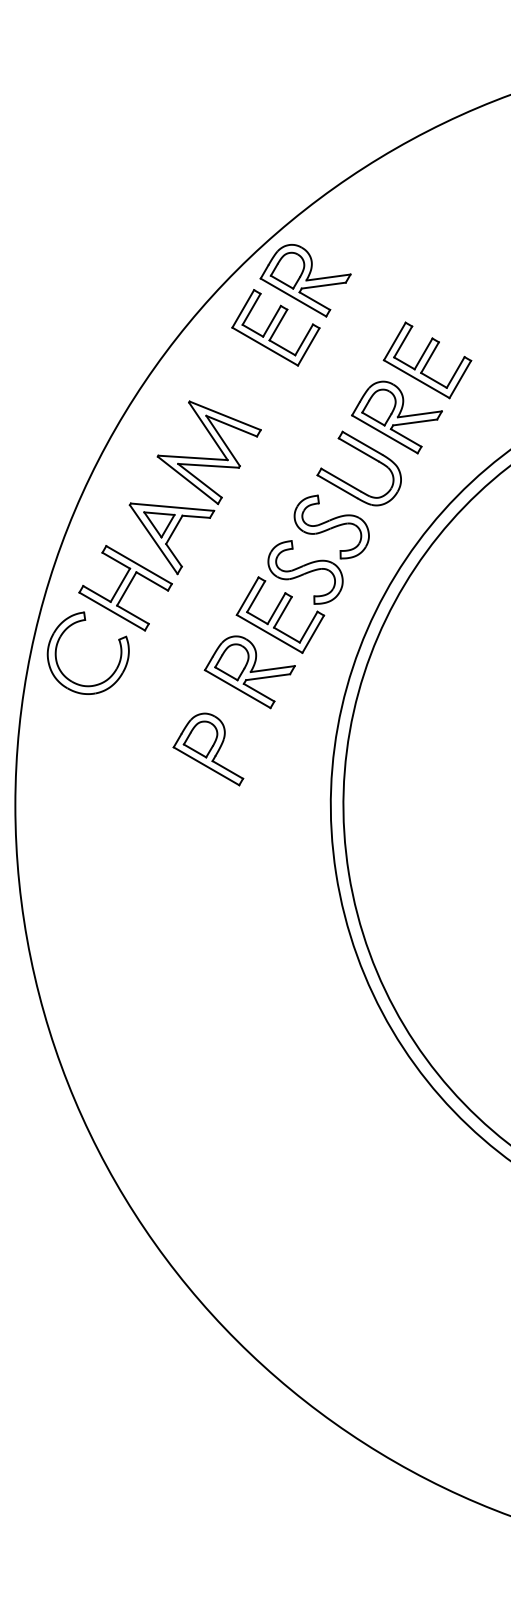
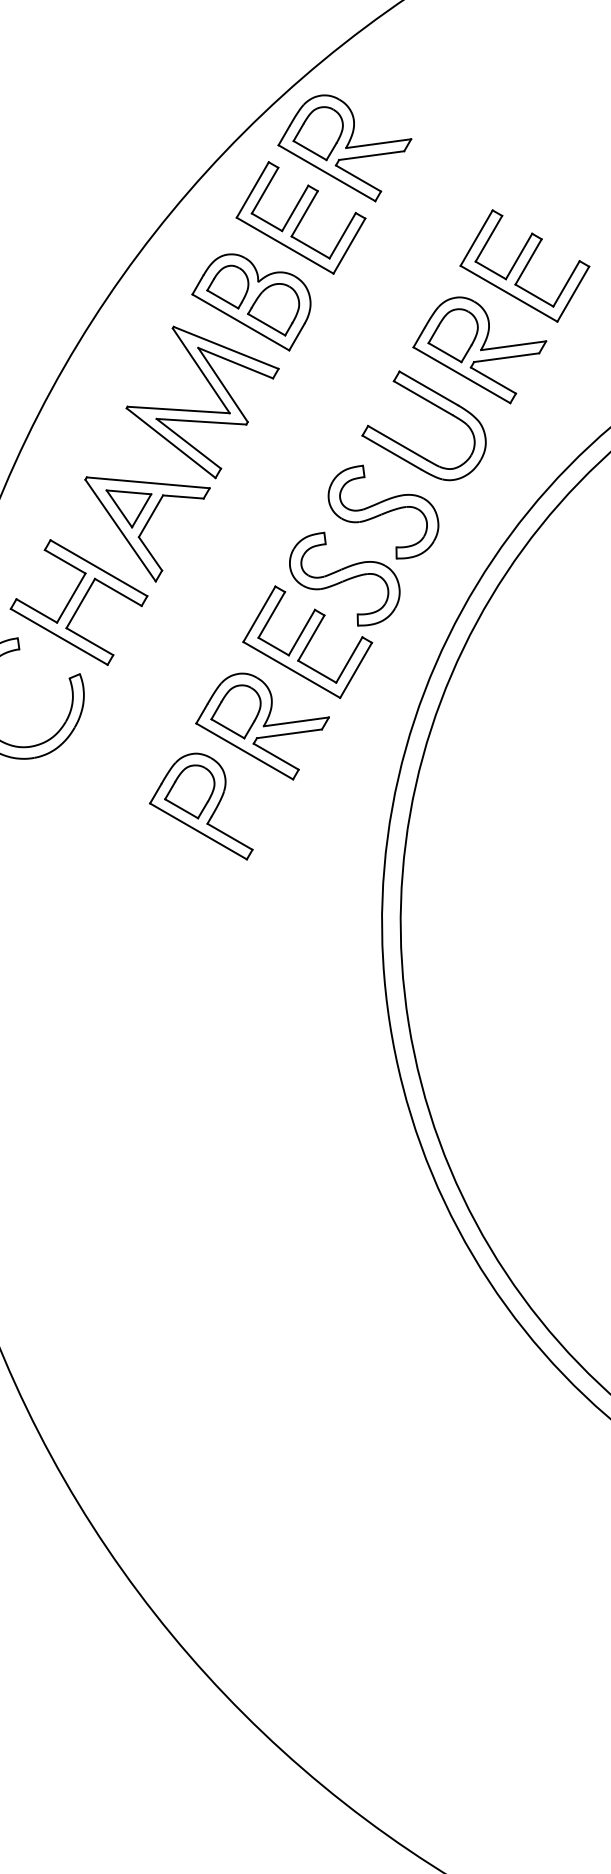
part: (242, 384) -> (251, 301), added
part: (208, 749) -> (201, 806), moved

